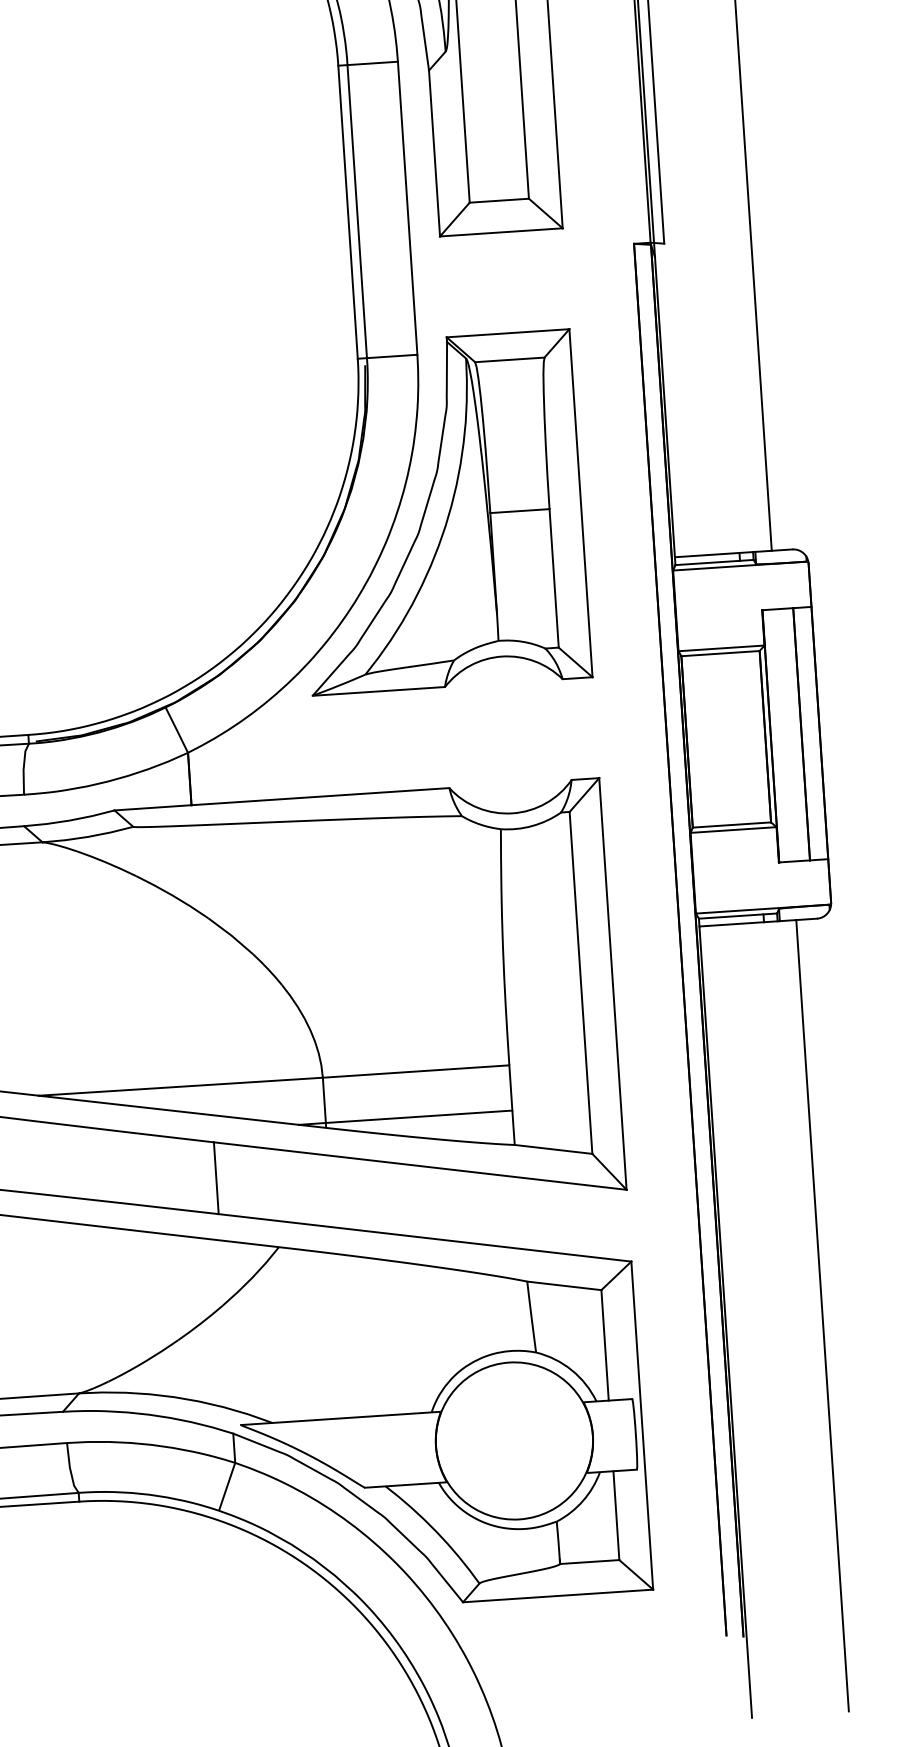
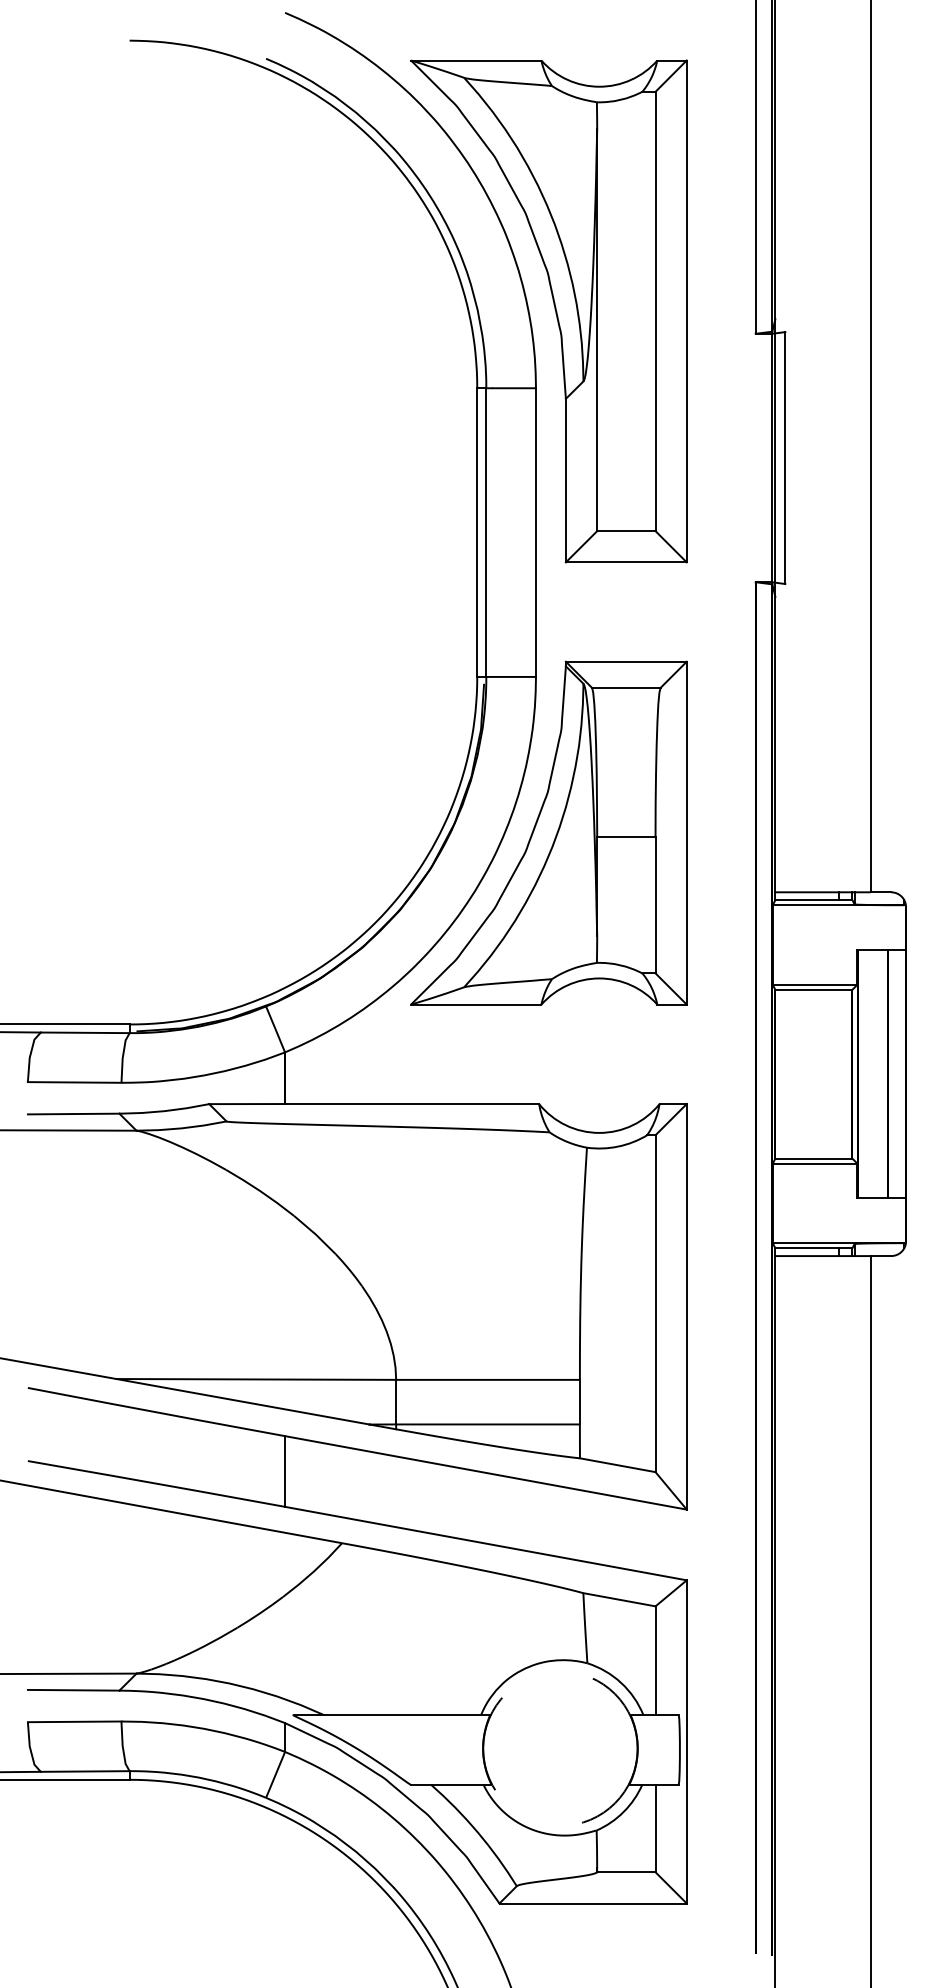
circle: (514, 1440) -> (560, 1748), solid -> dashed

